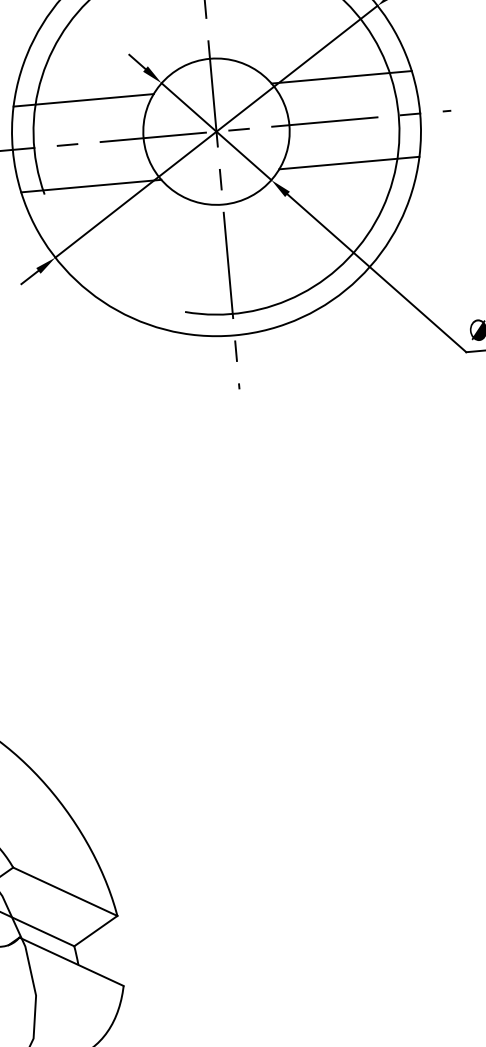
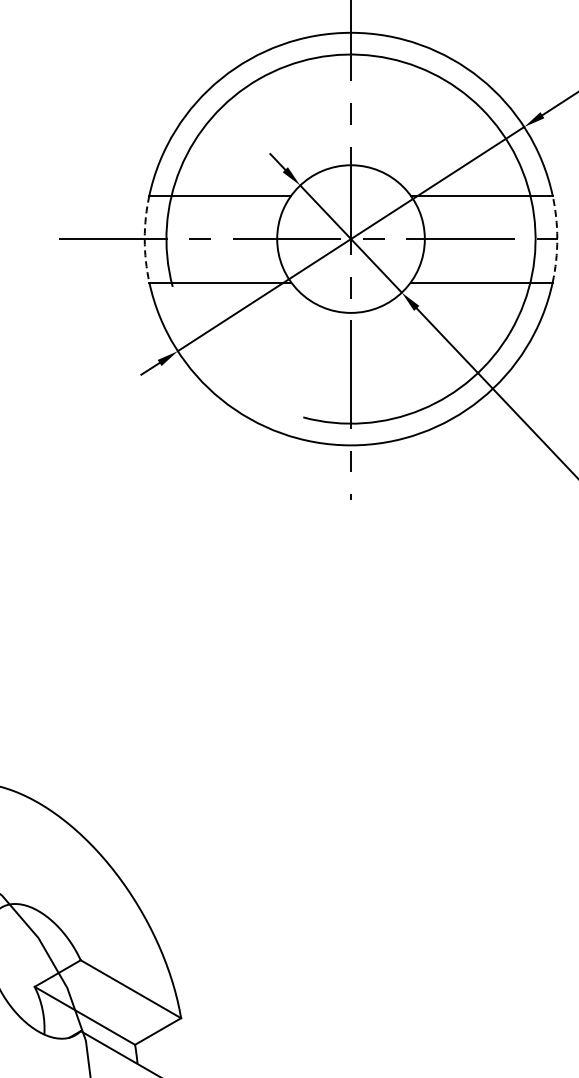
arc: (420, 113) -> (557, 239), solid -> dashed
arc: (12, 150) -> (144, 239), solid -> dashed

